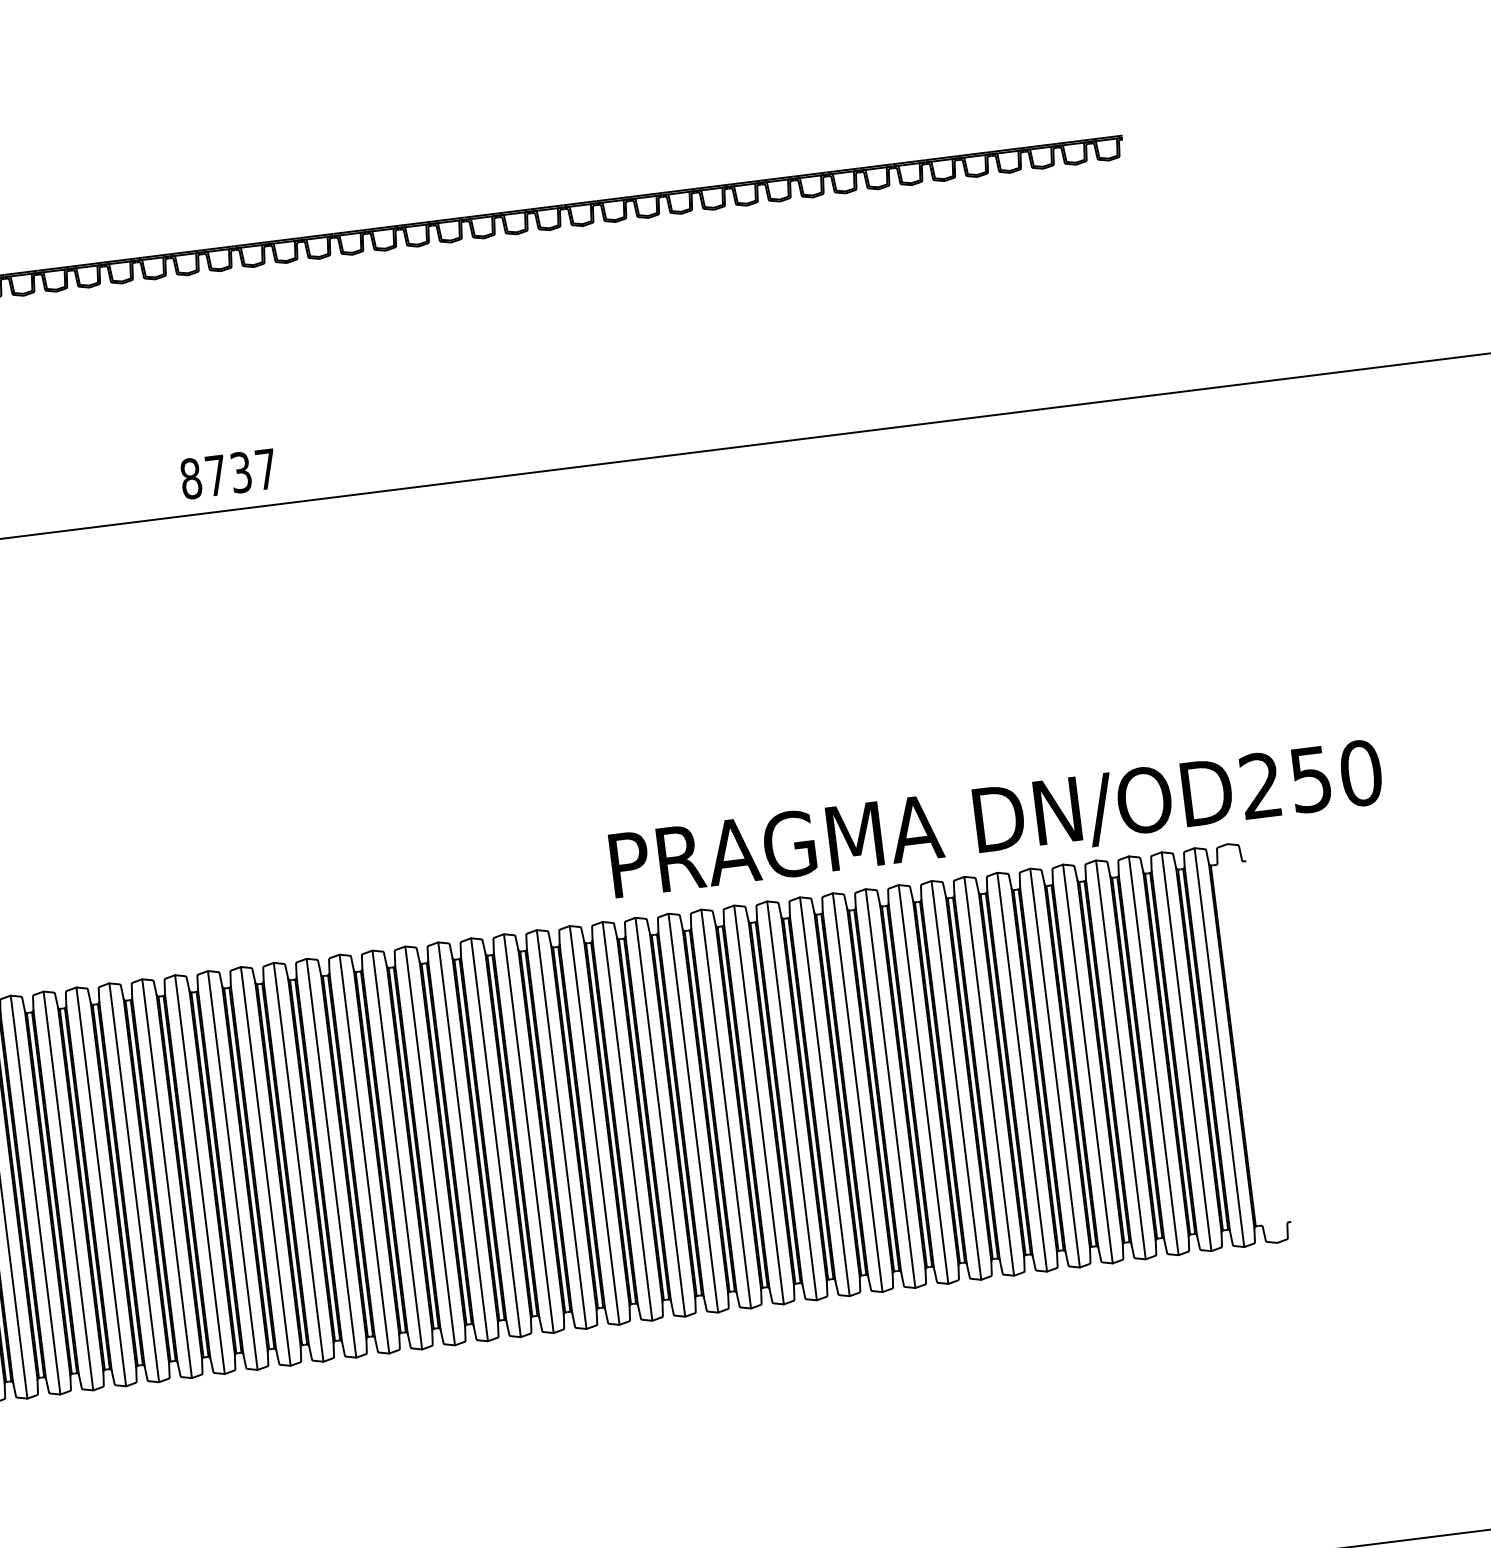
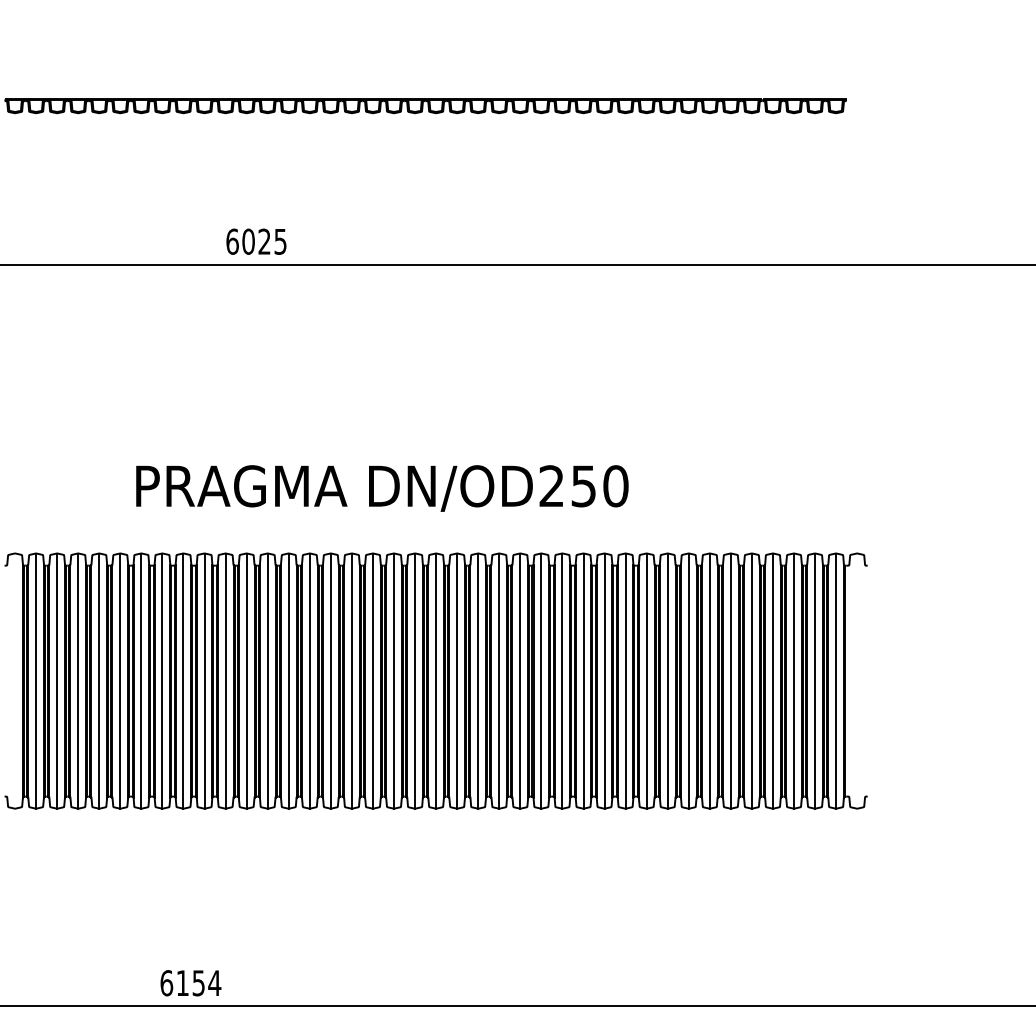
text: (228, 473) -> (256, 241), 8737 -> 6025
text: (996, 822) -> (382, 488), moved

